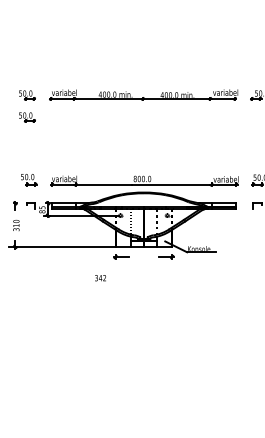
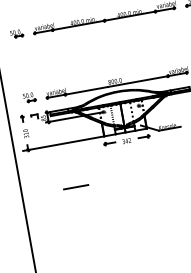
part: (27, 117) -> (19, 50), removed
text: (100, 278) -> (126, 141), moved
line: (68, 305) -> (76, 187), added

